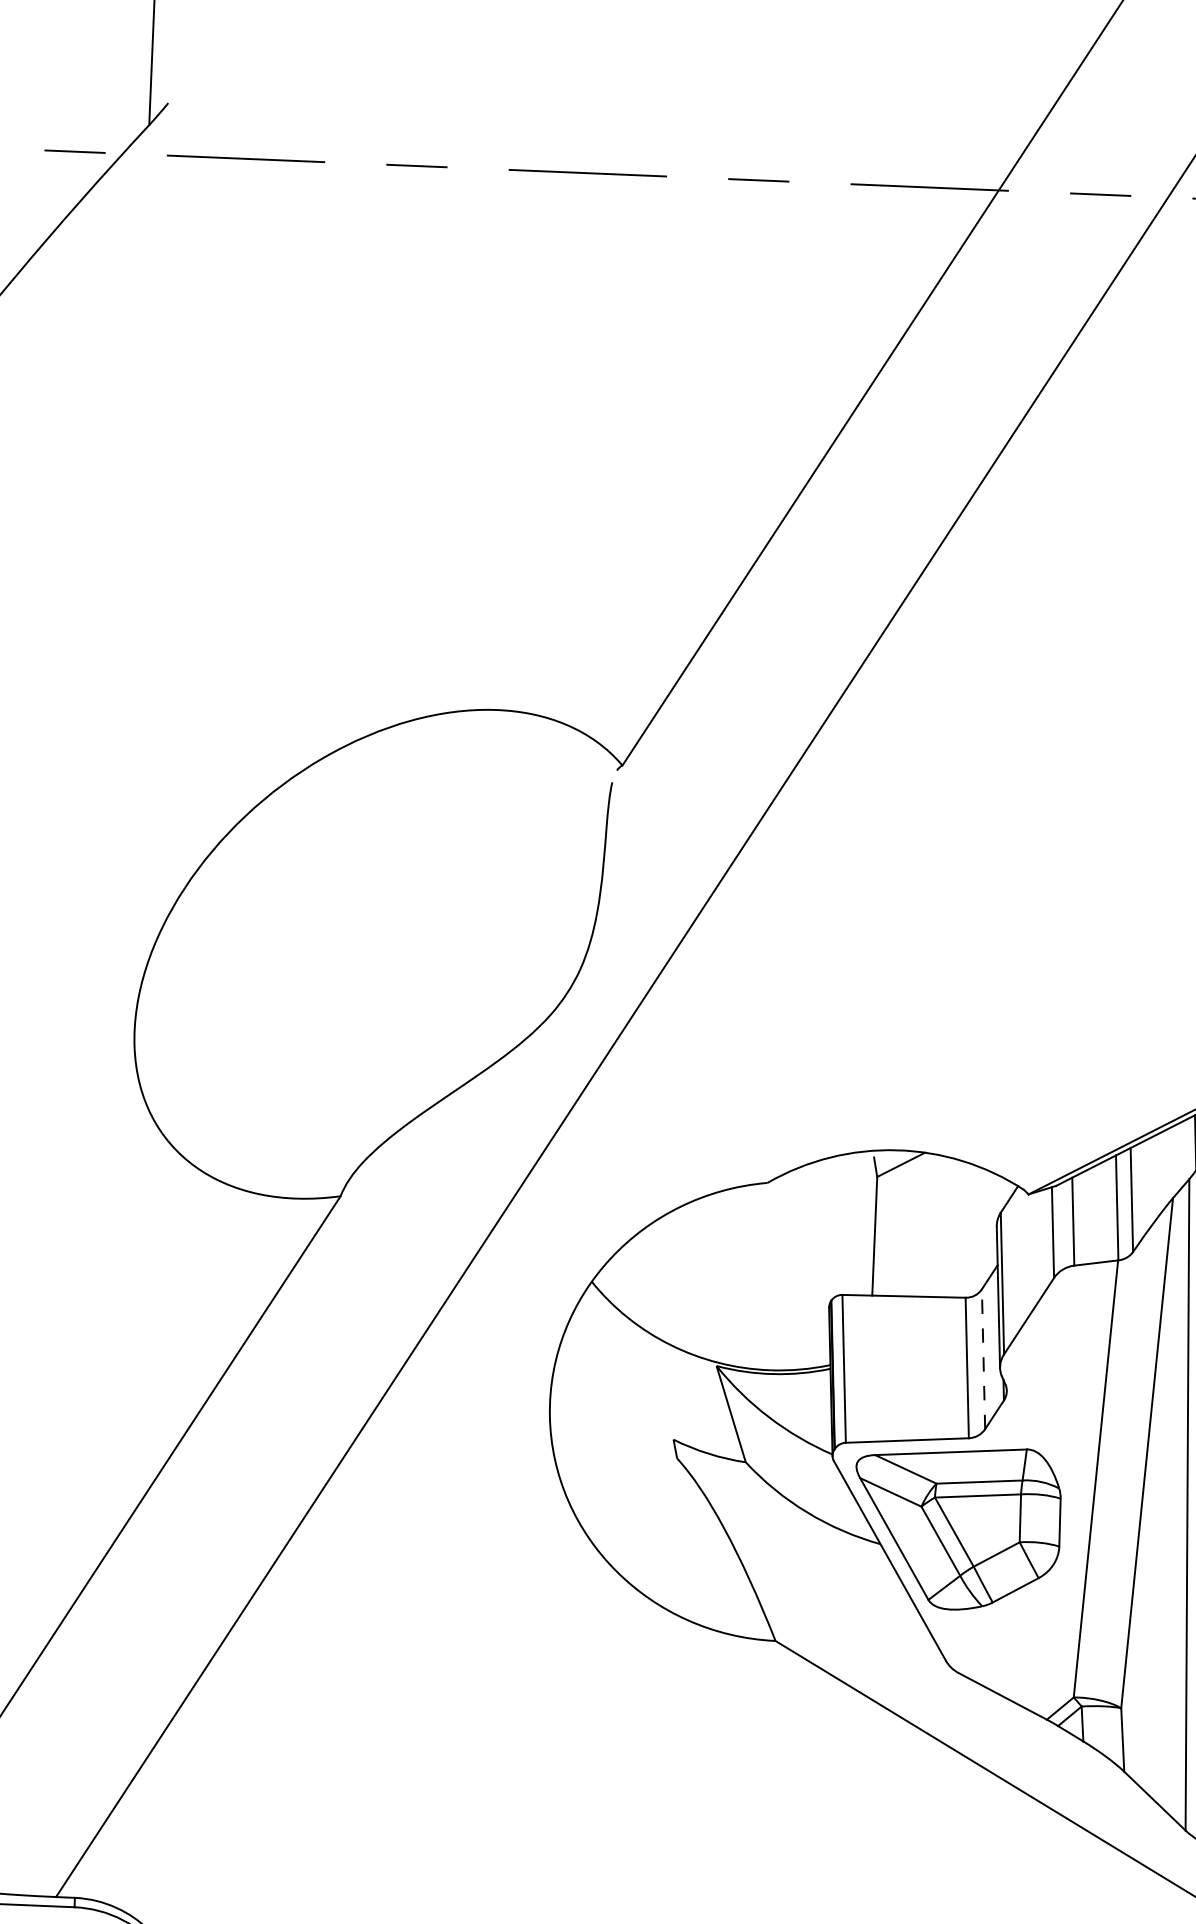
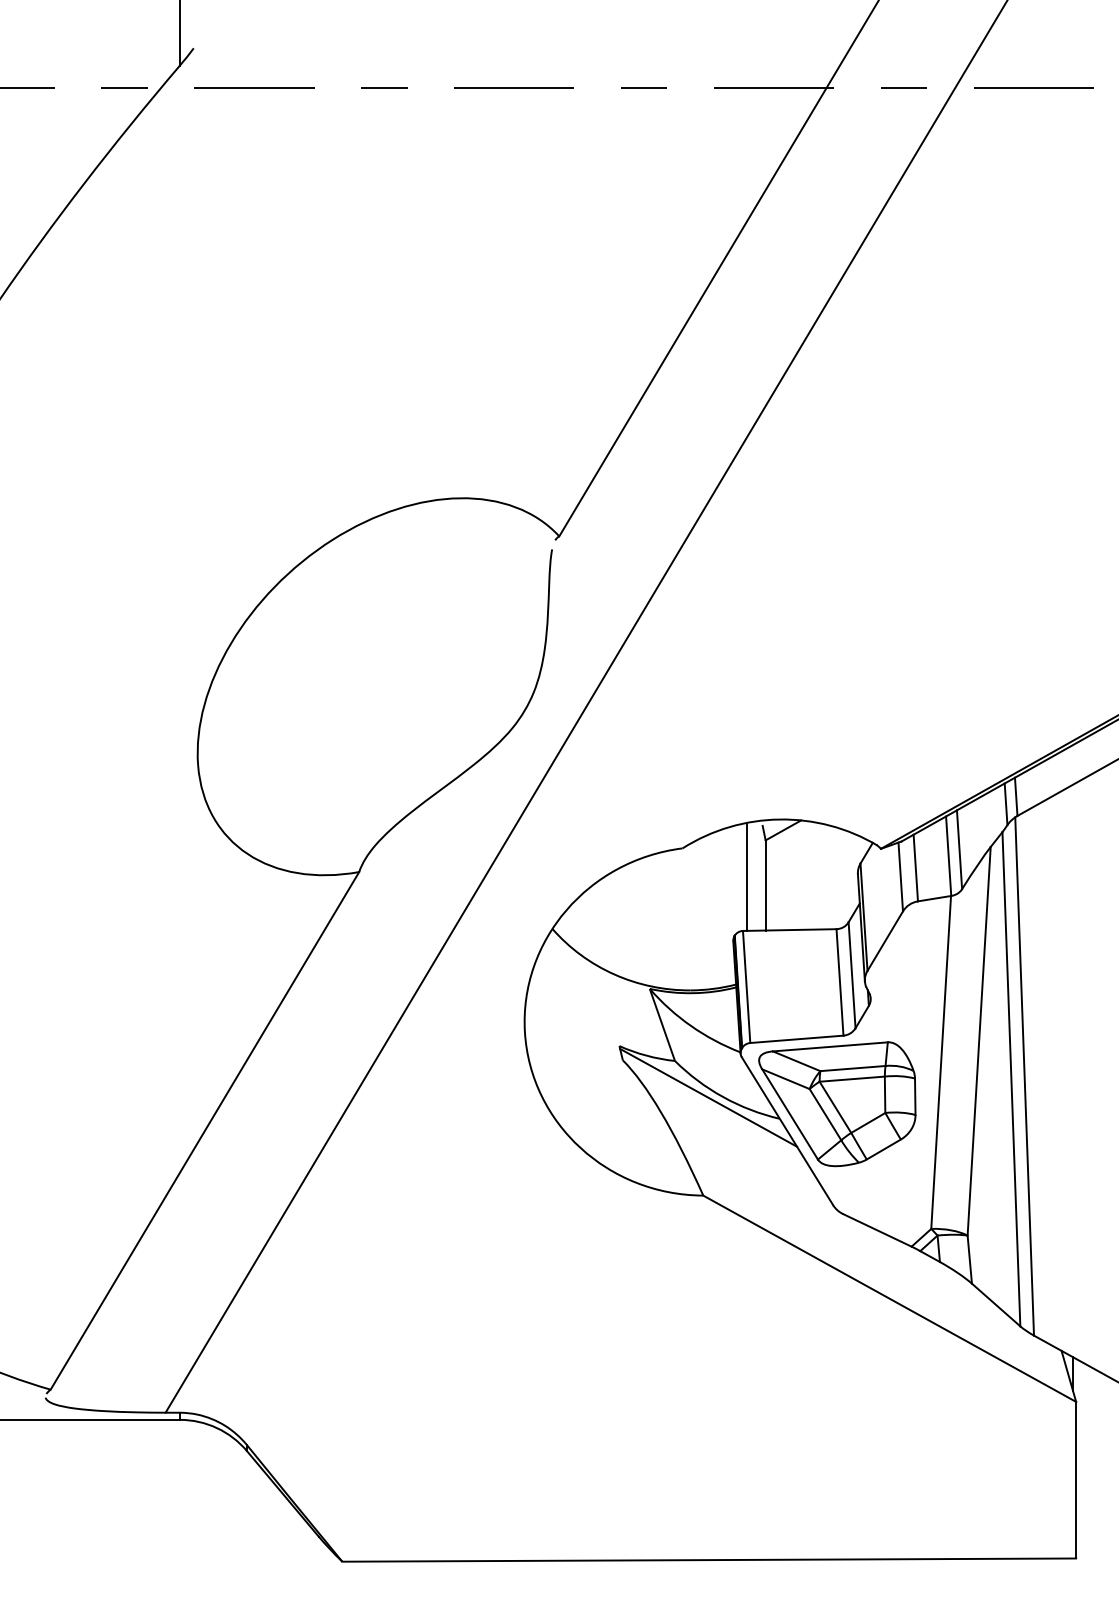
line: (851, 1223) -> (747, 876), added
line: (984, 1358) -> (852, 974), dashed -> solid
line: (787, 1512) -> (708, 1097), added

